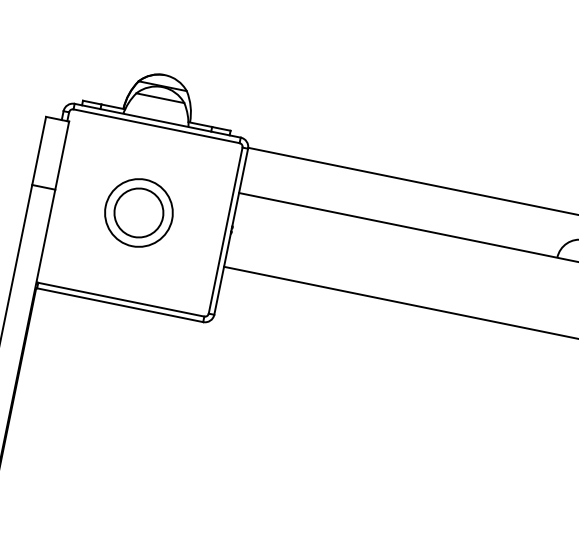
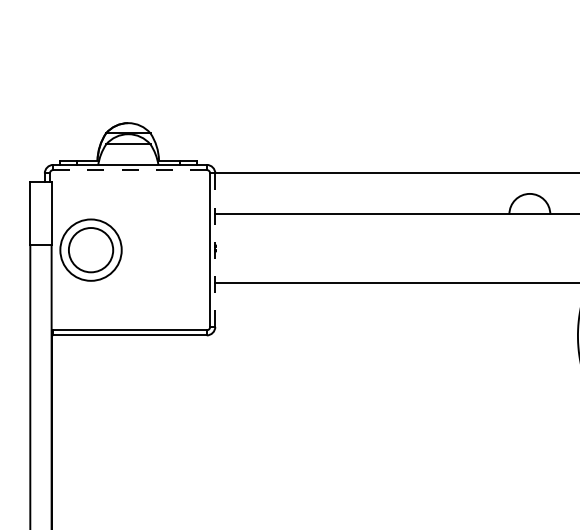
line: (156, 126) -> (130, 170), solid -> dashed
part: (138, 212) -> (90, 249), moved
line: (231, 232) -> (215, 250), solid -> dashed

